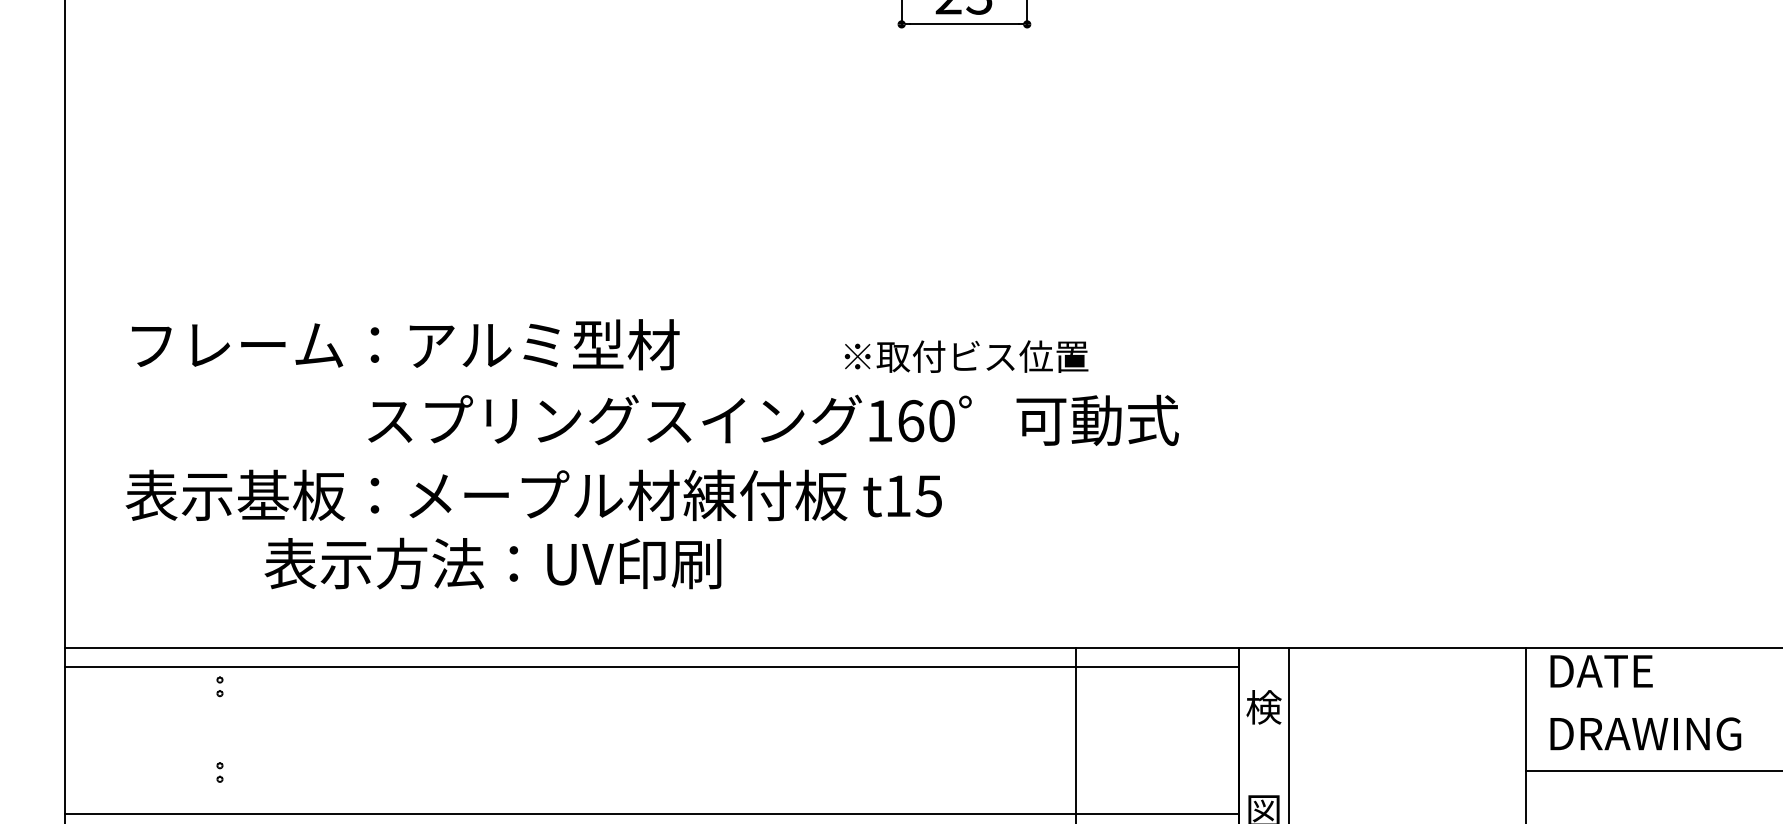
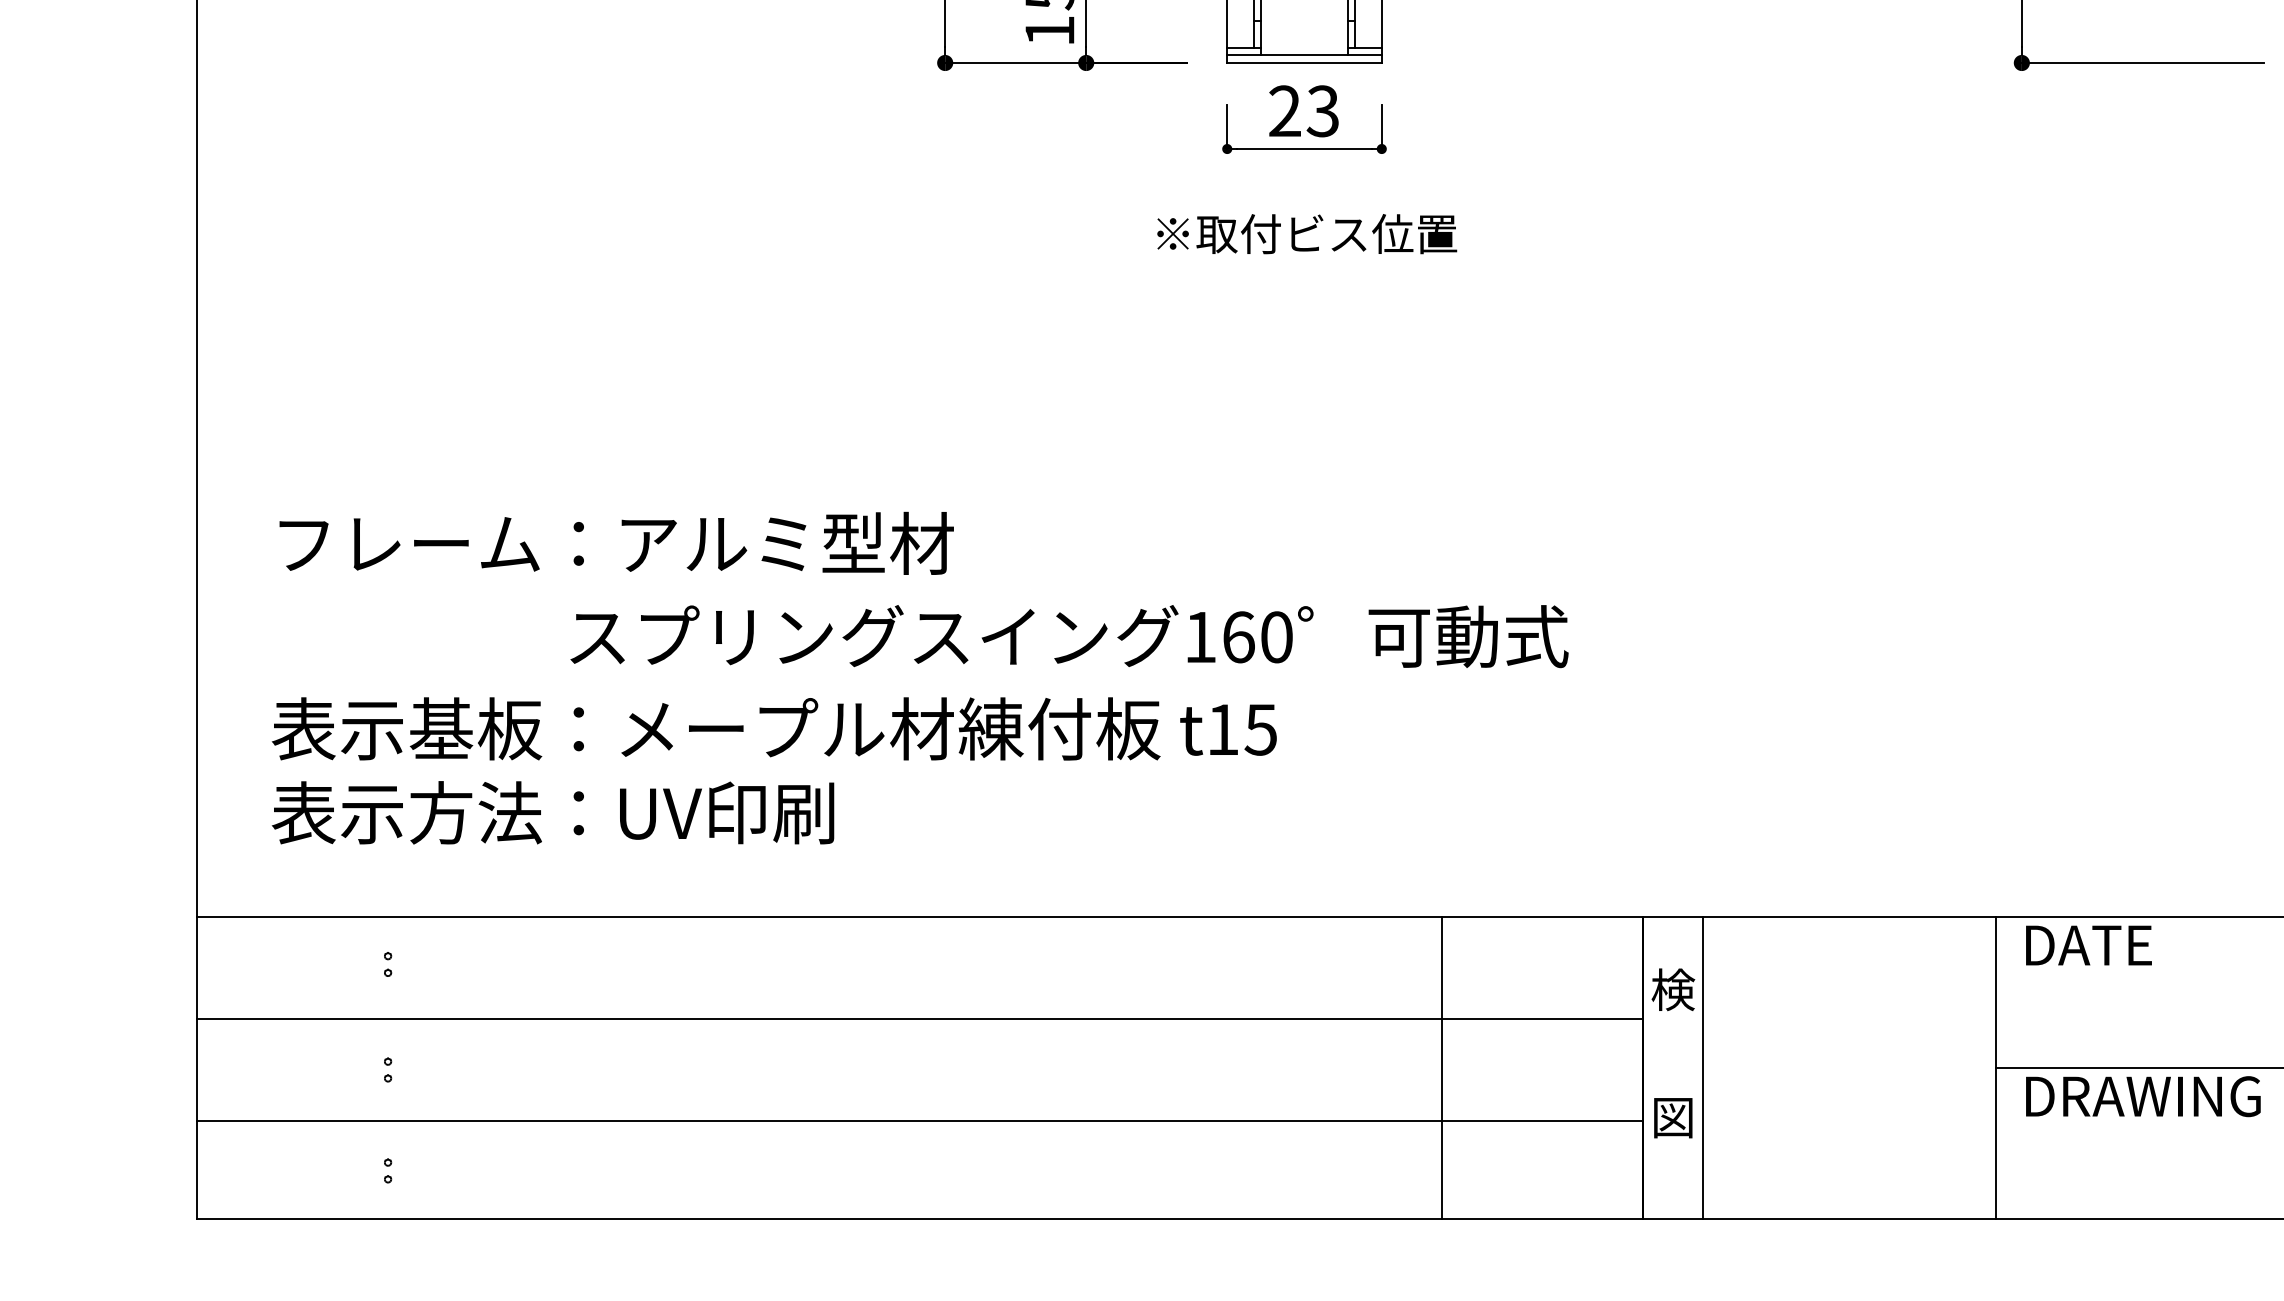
text: (966, 357) -> (1307, 234), moved
text: (492, 563) -> (552, 812), moved
line: (652, 666) -> (920, 1018), moved
text: (1645, 733) -> (2143, 1096), moved

